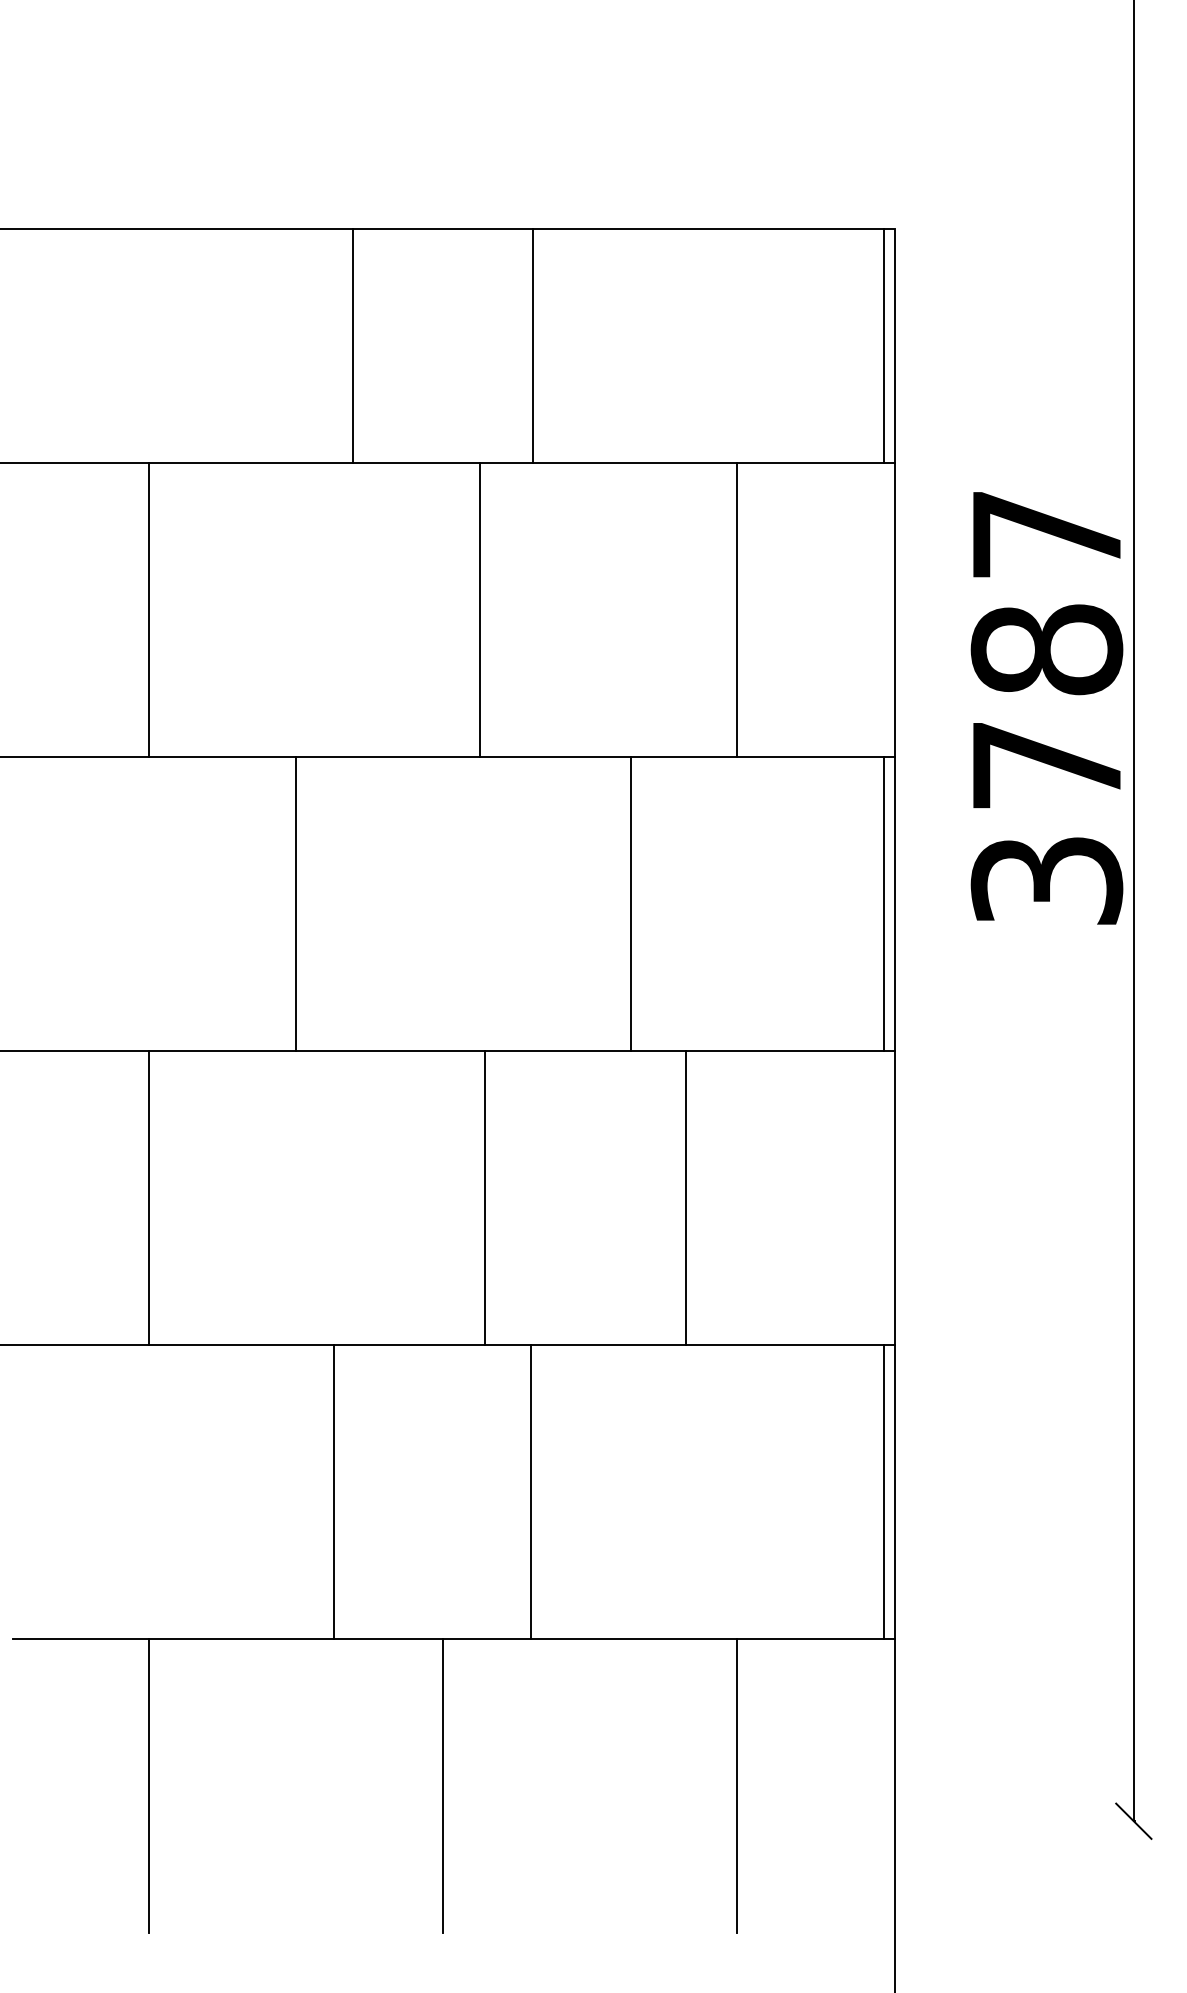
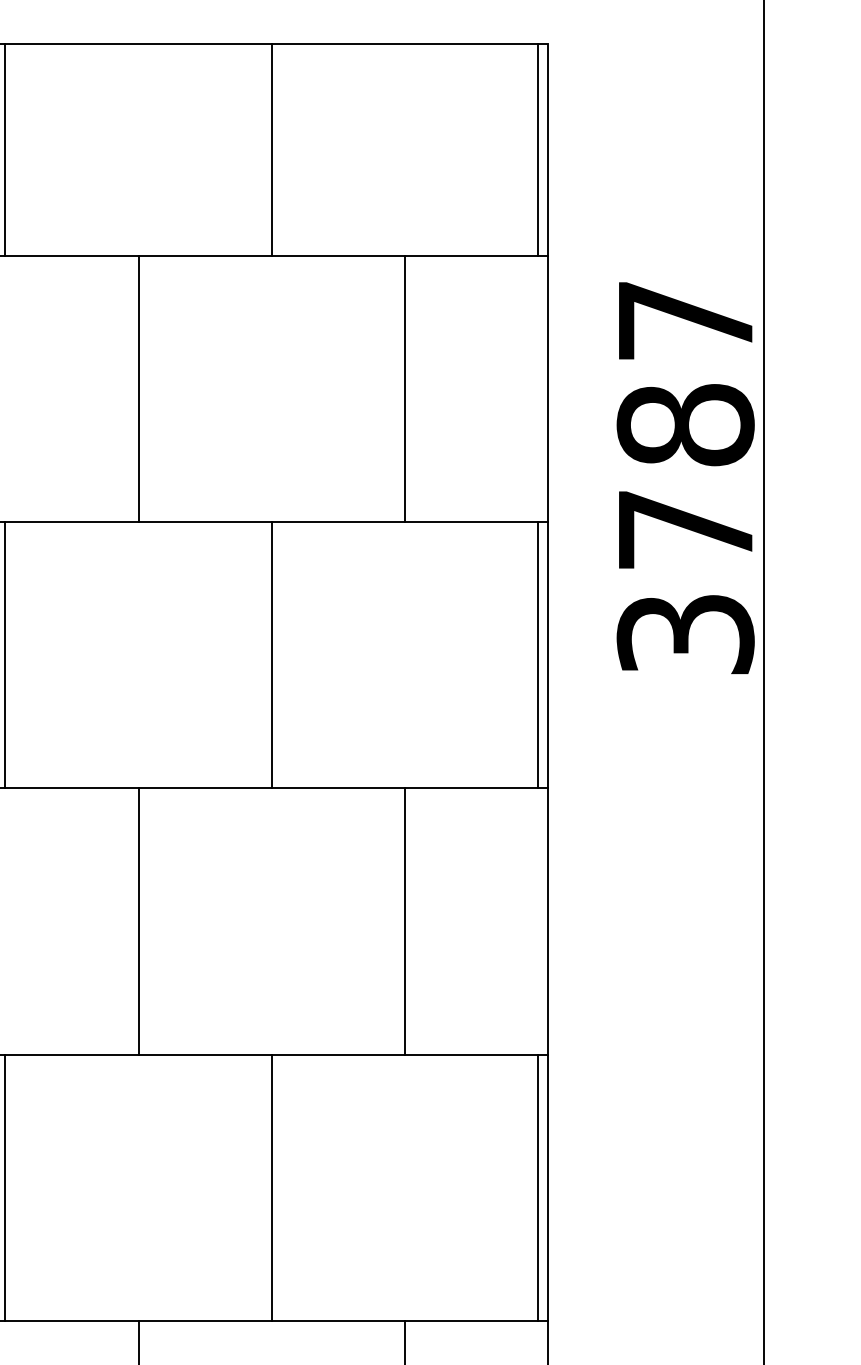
line: (353, 345) -> (5, 149), moved
line: (533, 345) -> (272, 149), moved
line: (480, 609) -> (138, 388), moved
line: (631, 903) -> (272, 654), moved
line: (485, 1197) -> (138, 921), moved
line: (686, 1197) -> (405, 921), moved
line: (334, 1492) -> (5, 1188), moved
line: (531, 1492) -> (272, 1188), moved

